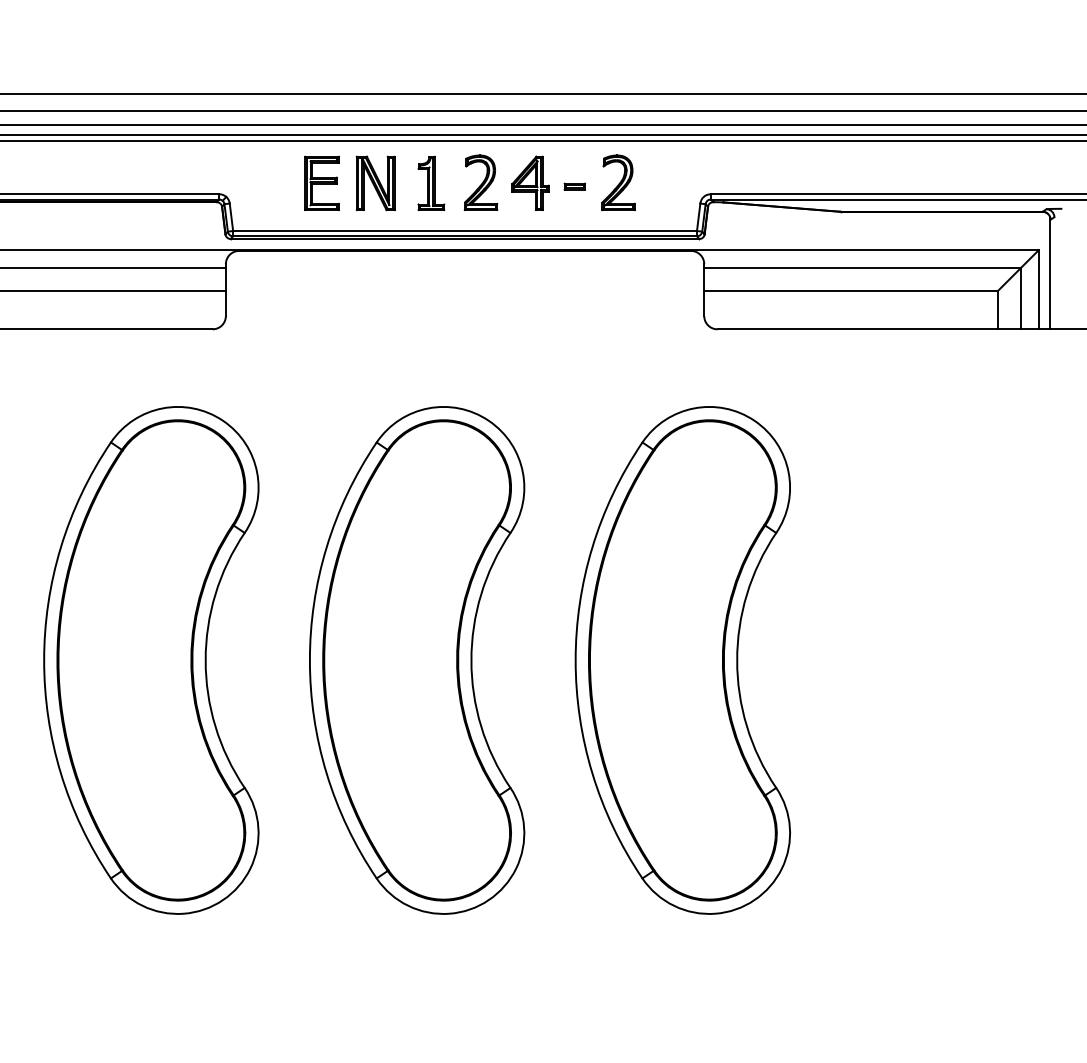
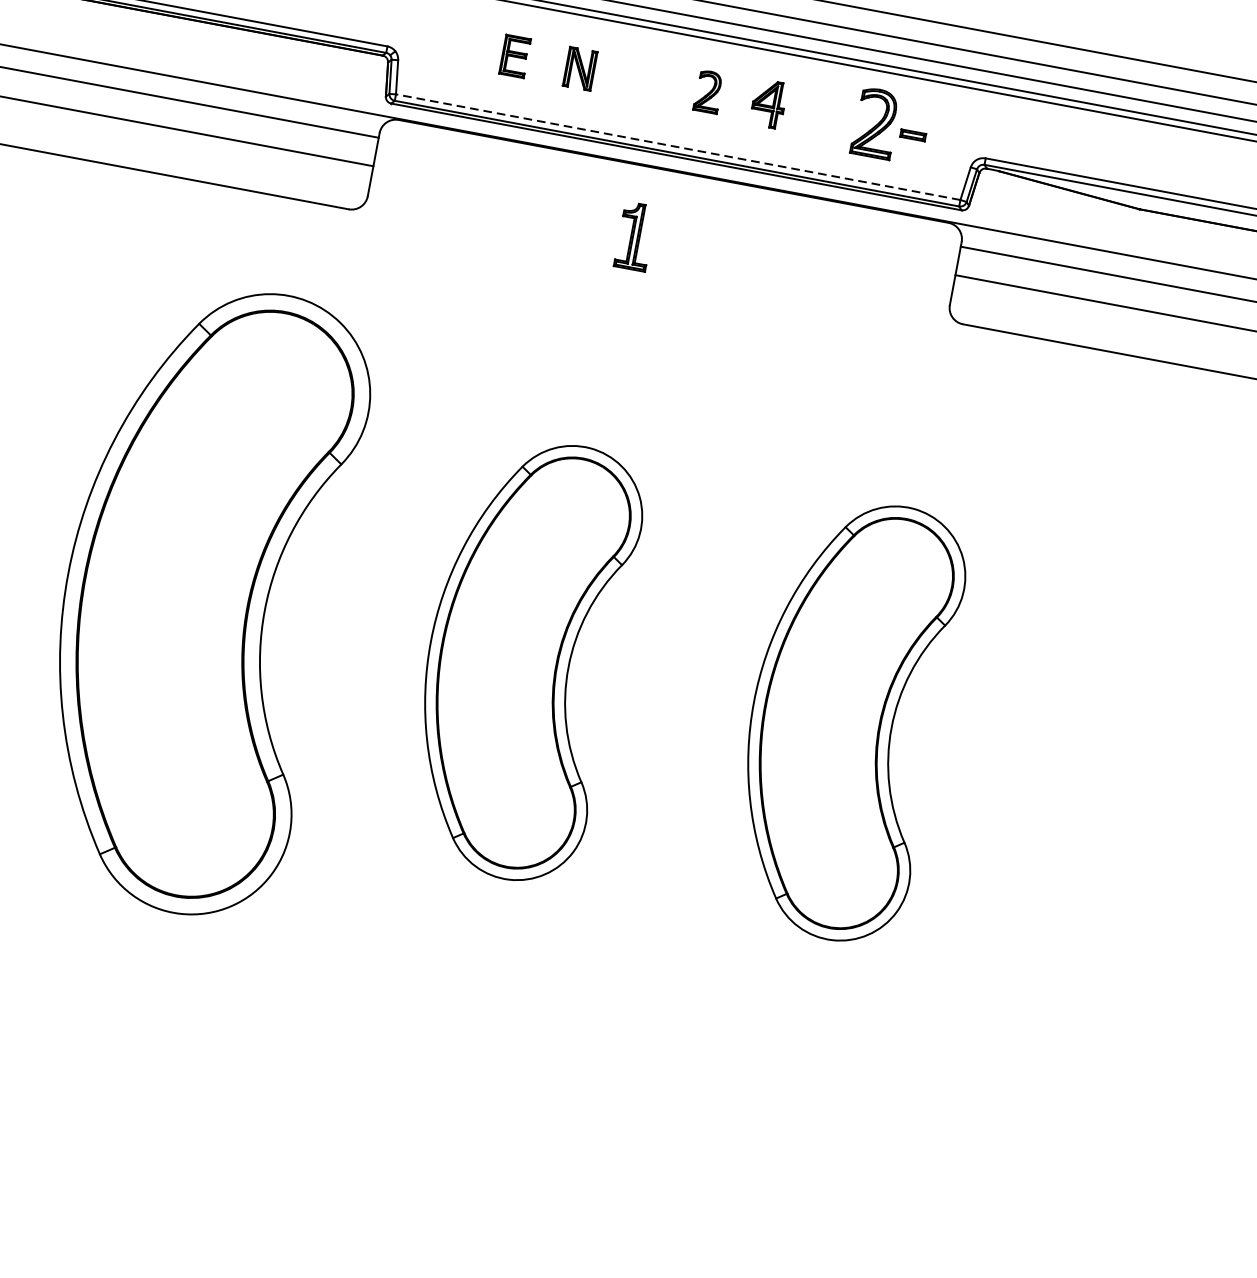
part: (321, 182) -> (514, 55), size x0.6
part: (431, 182) -> (635, 235), moved
part: (480, 182) -> (708, 91), size x0.6
part: (530, 182) -> (768, 103), size x0.7
part: (375, 183) -> (580, 68), size x0.6
part: (574, 186) -> (912, 135), moved
line: (465, 231) -> (678, 147), solid -> dashed
part: (417, 660) -> (522, 658), size x0.7
part: (682, 660) -> (844, 719), size x0.7

